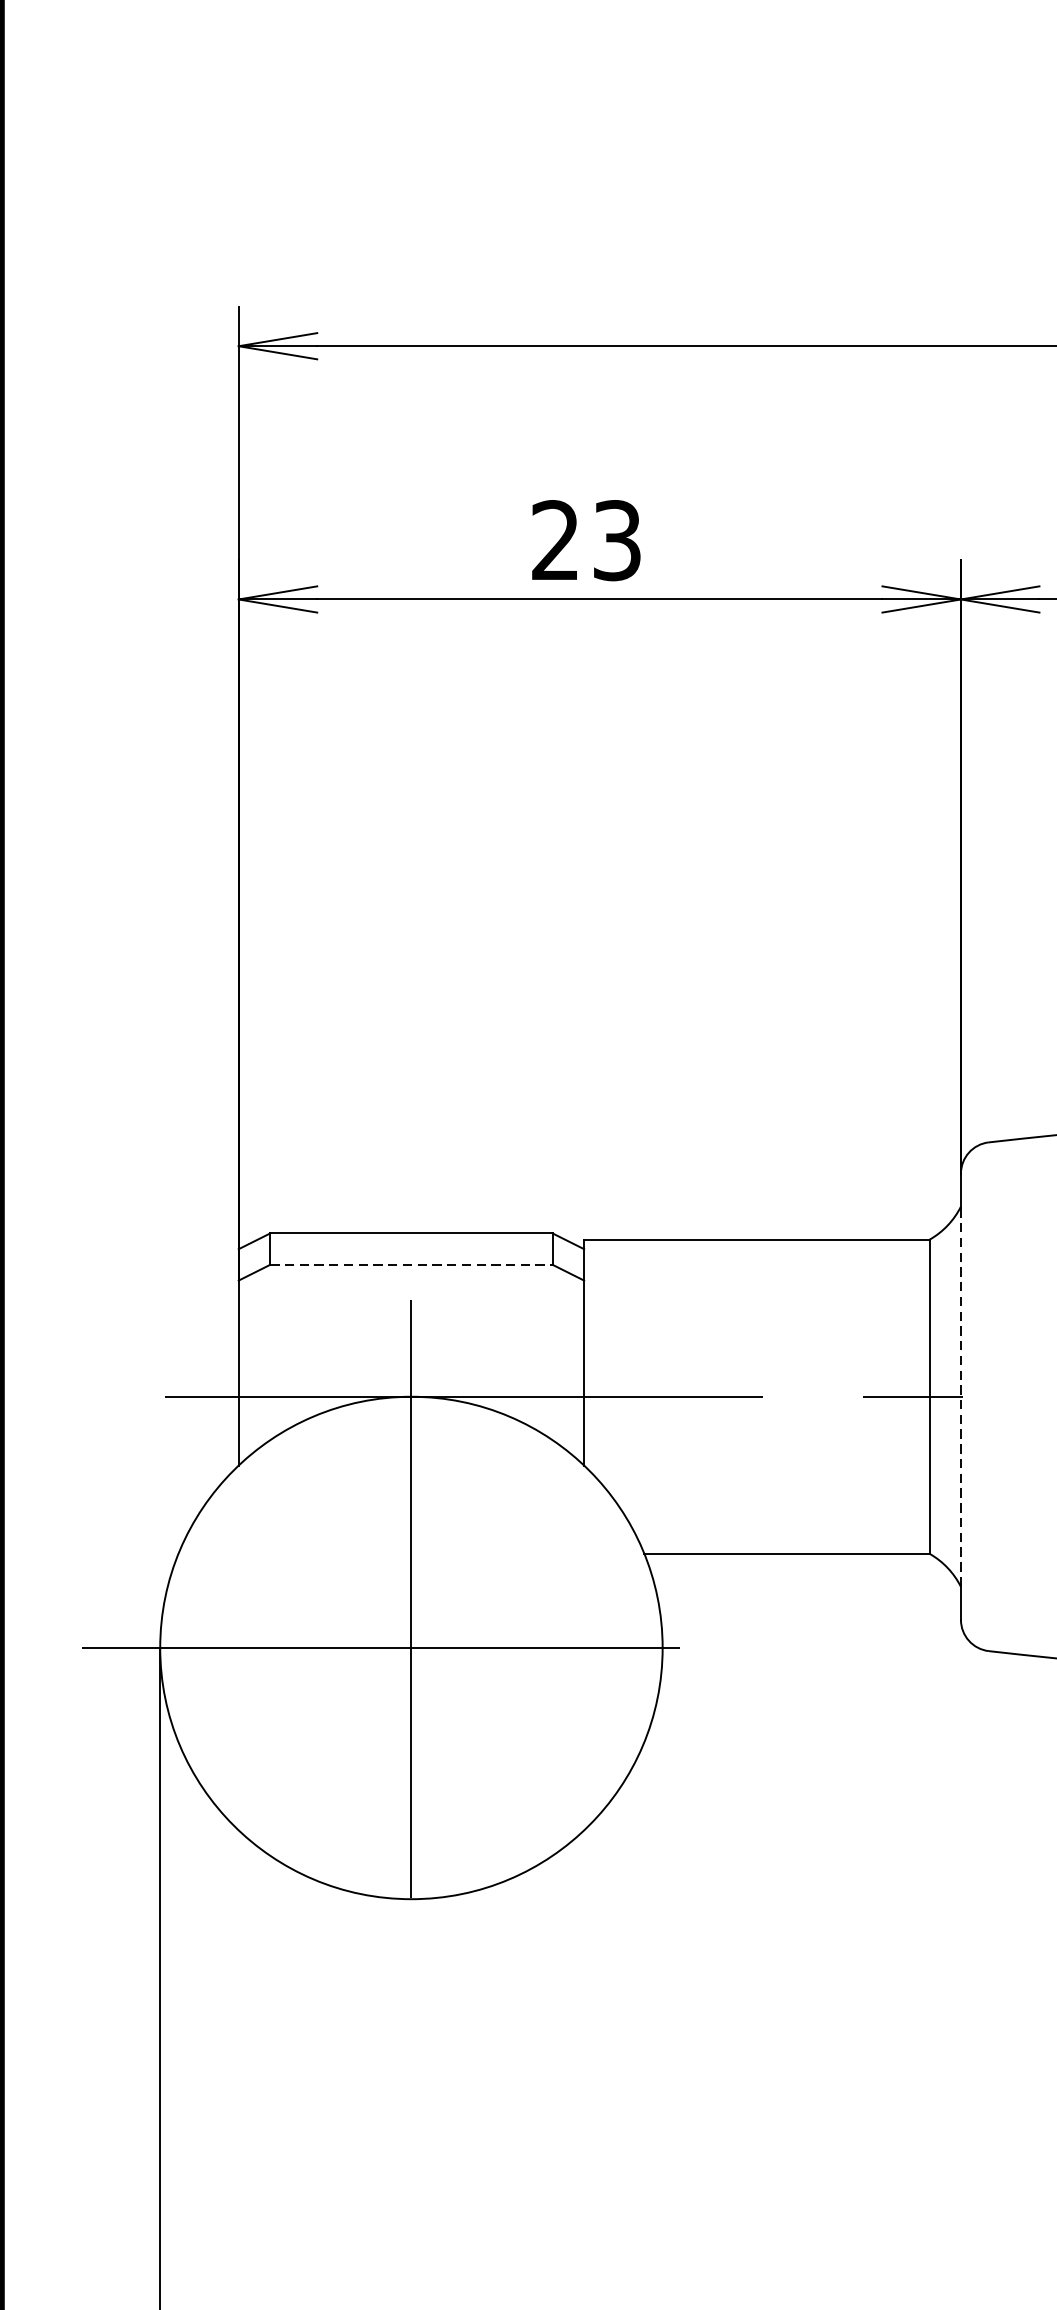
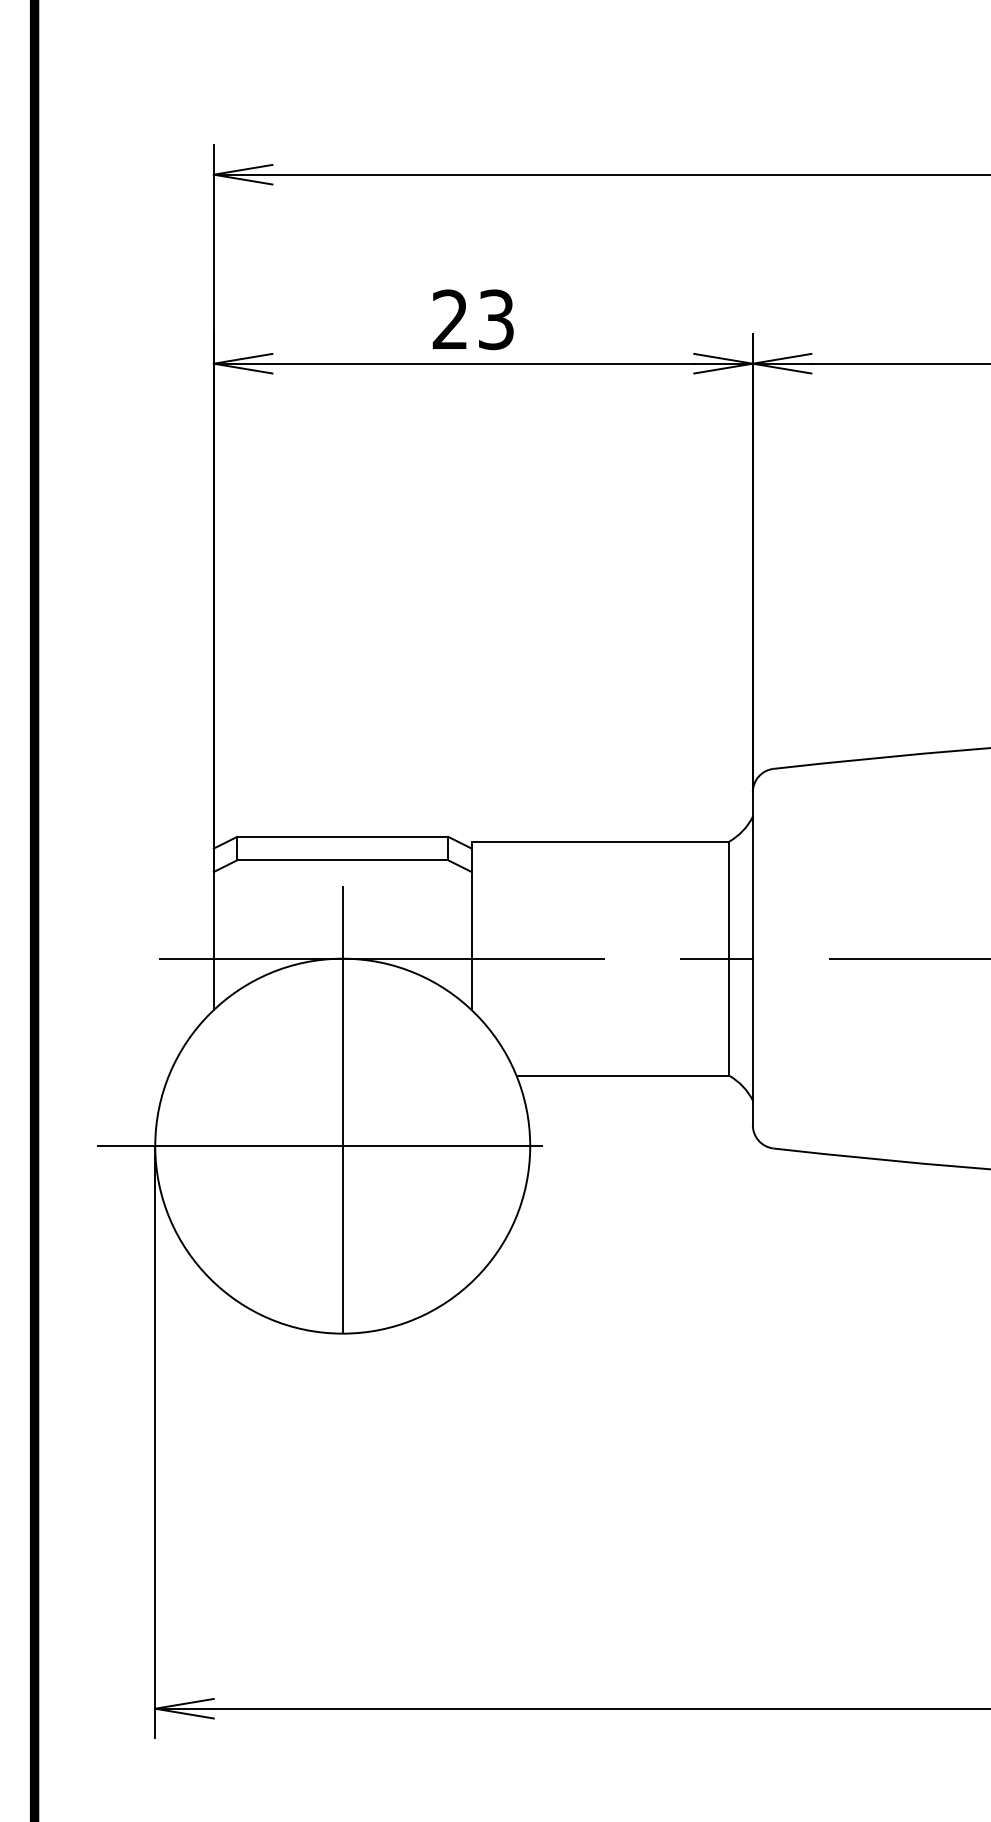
line: (412, 1265) -> (343, 860), dashed -> solid
line: (960, 1396) -> (752, 958), dashed -> solid

